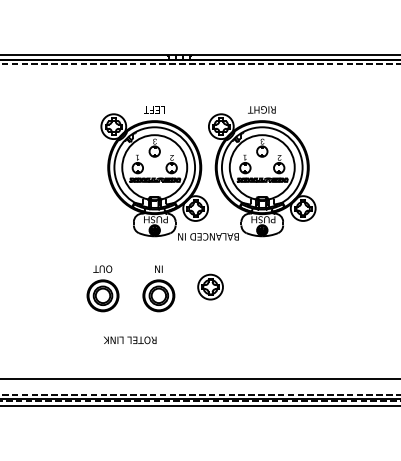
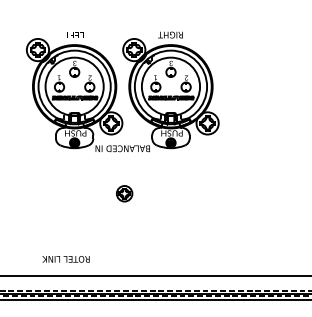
part: (210, 286) -> (124, 193), size x0.7
part: (102, 288) -> (27, 195), removed
part: (158, 288) -> (78, 195), removed
text: (129, 340) -> (65, 259), moved

